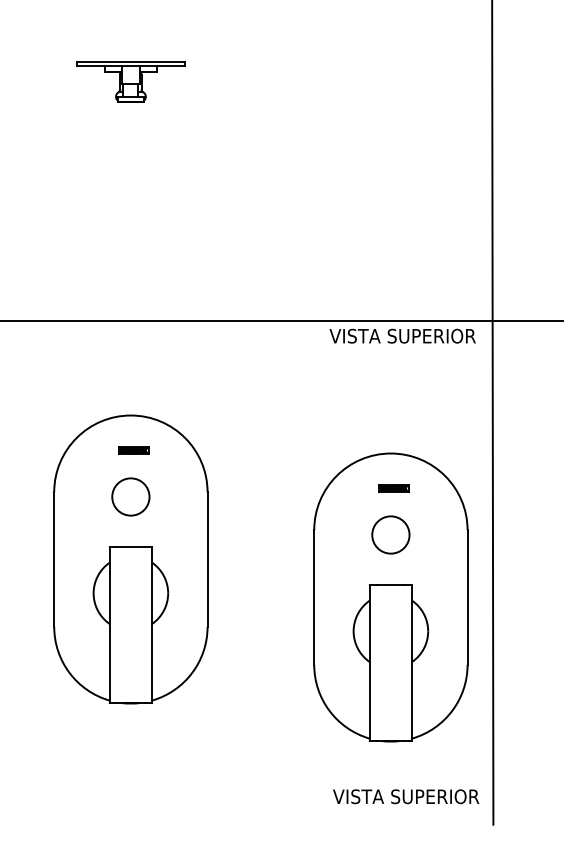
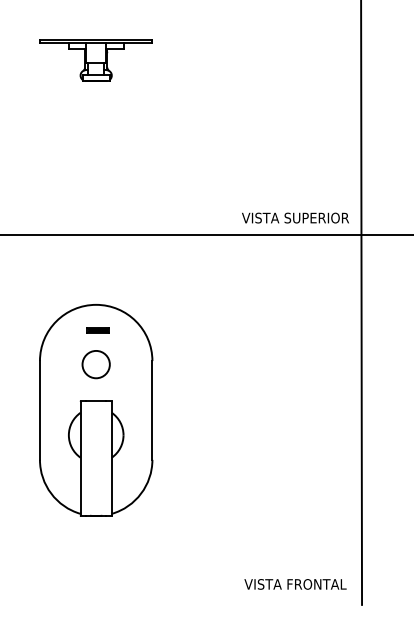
part: (130, 82) -> (95, 60), size x1.43
text: (402, 335) -> (295, 217), moved
part: (390, 597) -> (286, 438), removed
text: (435, 796) -> (319, 584), VISTA SUPERIOR -> VISTA FRONTAL

